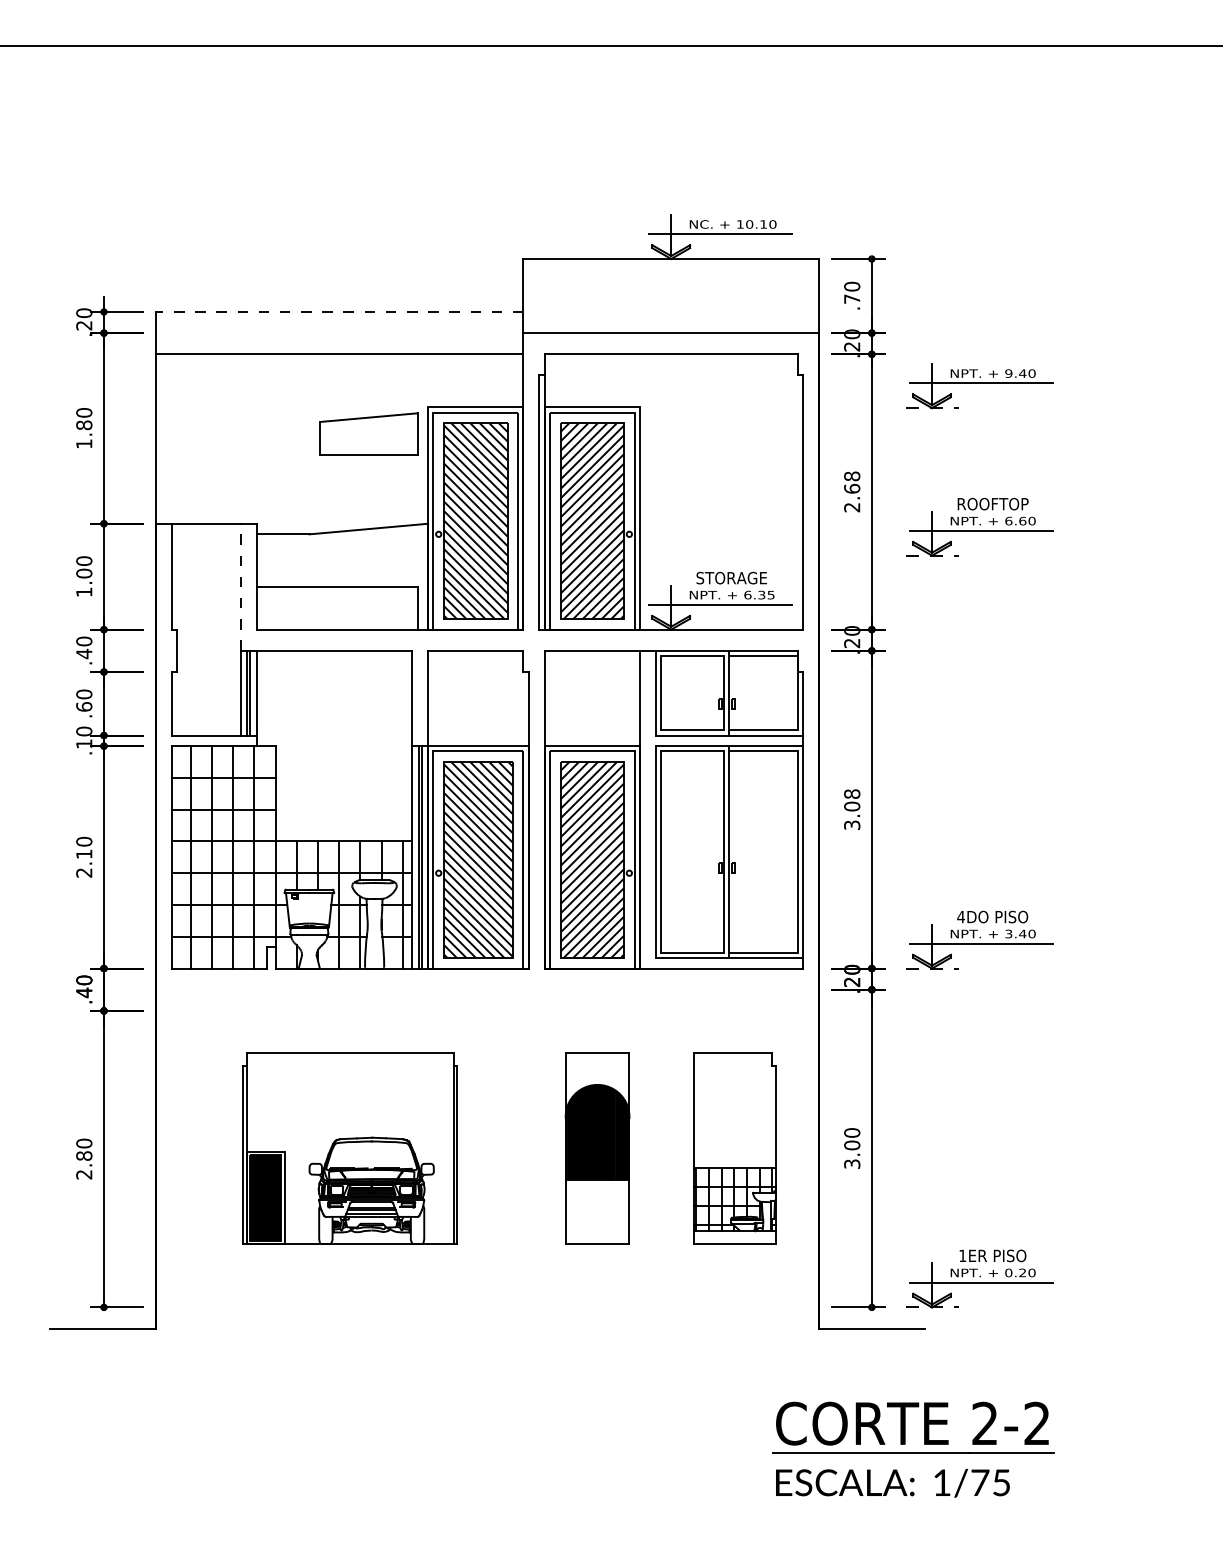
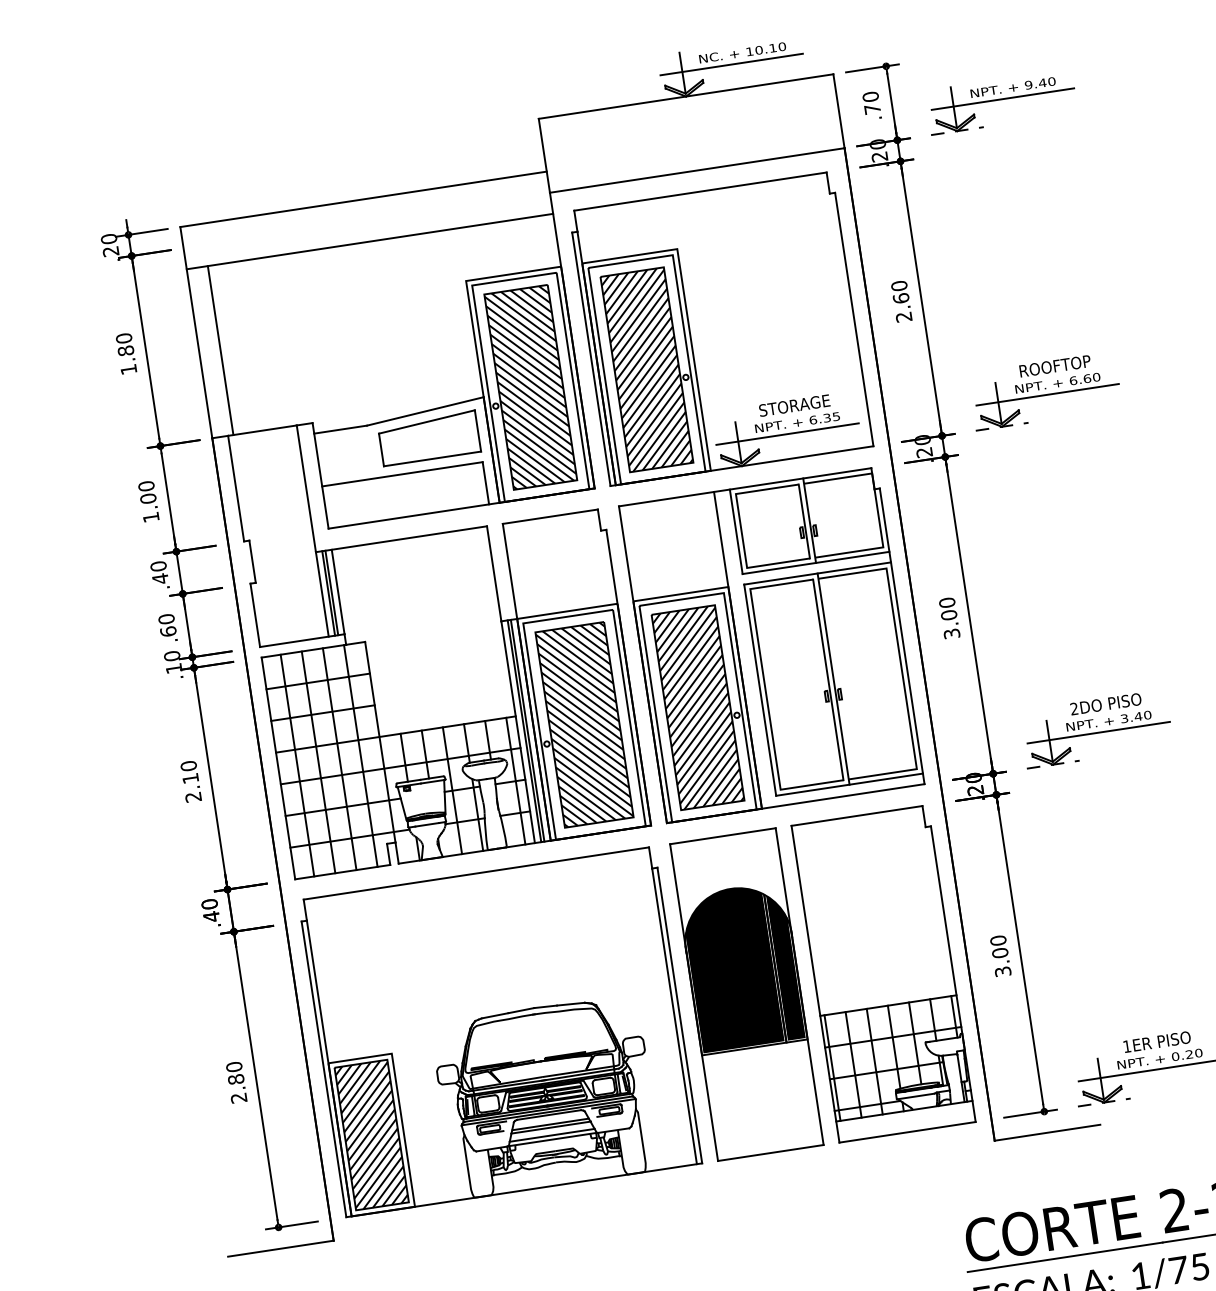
line: (339, 311) -> (363, 198), dashed -> solid
part: (979, 386) -> (1001, 102), moved
part: (368, 433) -> (428, 437), moved
line: (177, 438) -> (220, 349), added
text: (852, 476) -> (899, 286), 2.68 -> 2.60
part: (979, 526) -> (1044, 390), moved
line: (240, 587) -> (306, 489), dashed -> solid
text: (852, 793) -> (947, 602), 3.08 -> 3.00
text: (961, 916) -> (1074, 708), 4DO -> 2DO
part: (350, 1148) -> (500, 1031), size x1.67
part: (597, 1148) -> (746, 994), size x1.67
part: (734, 1148) -> (883, 973), size x1.67

